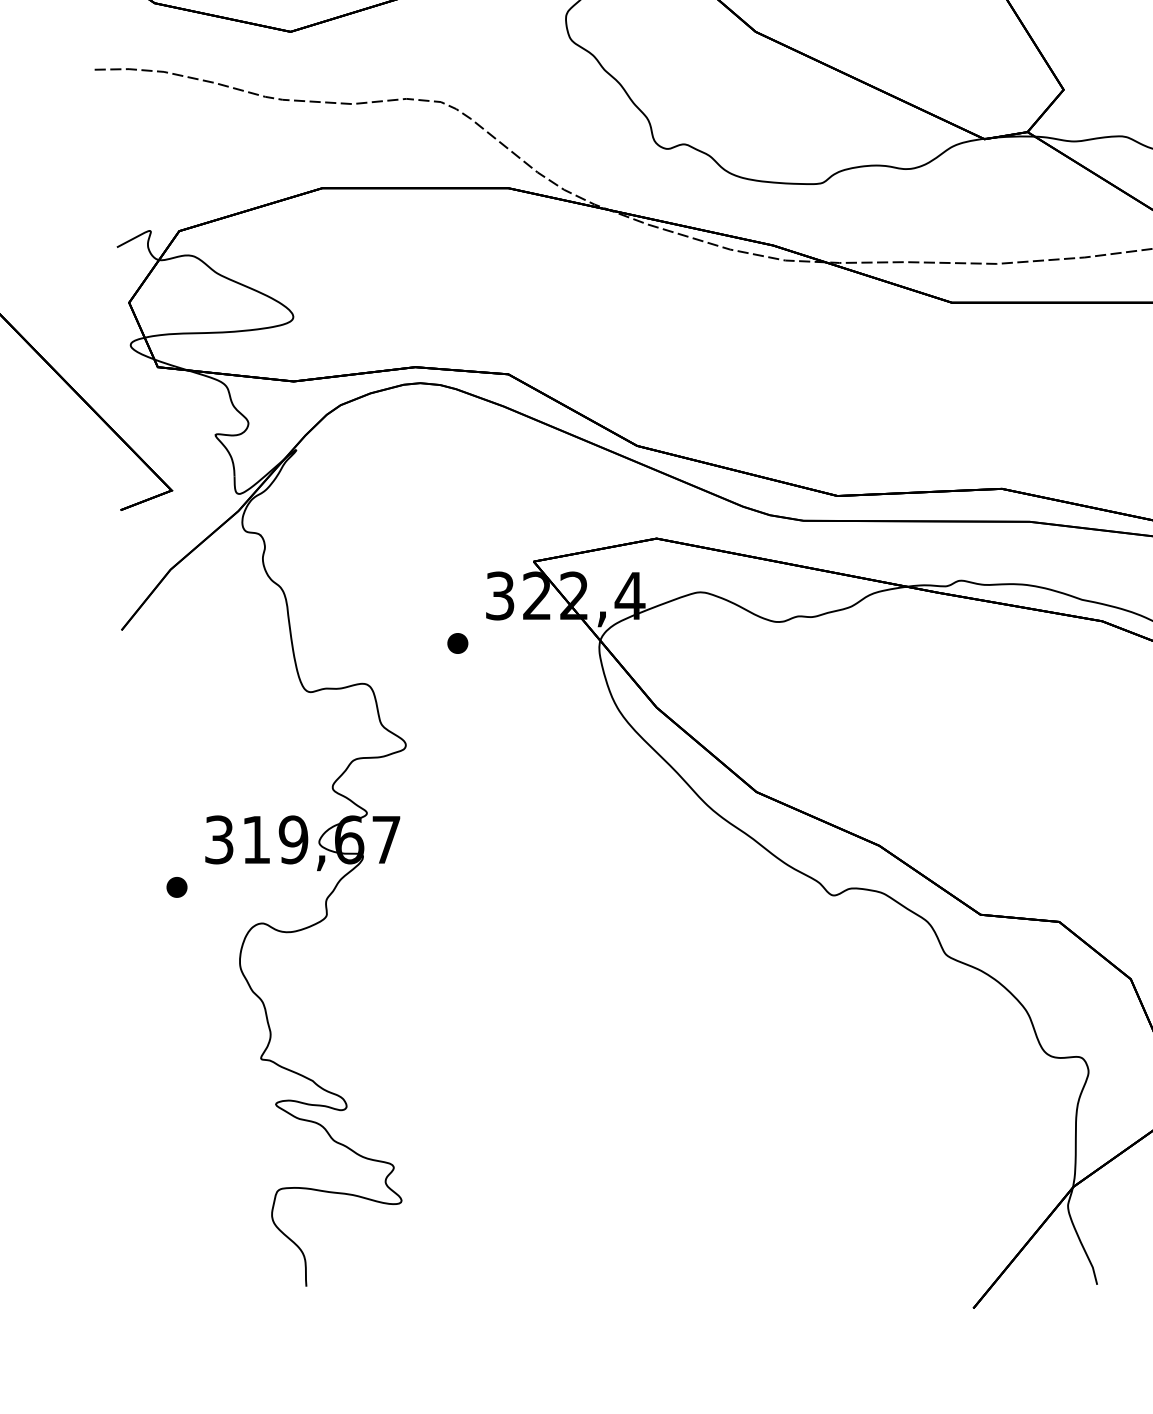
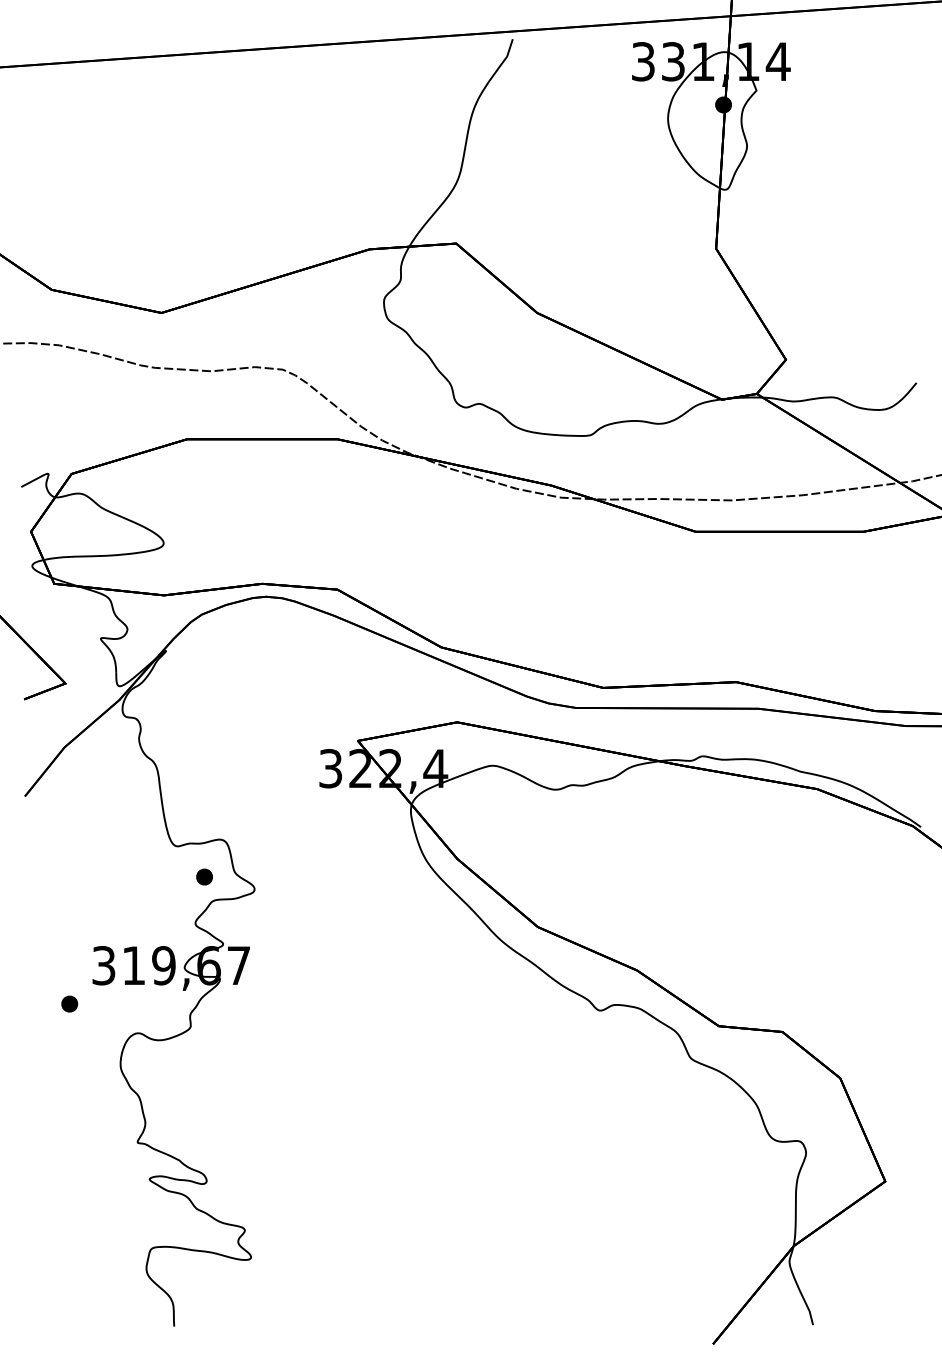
part: (457, 642) -> (204, 876), moved

